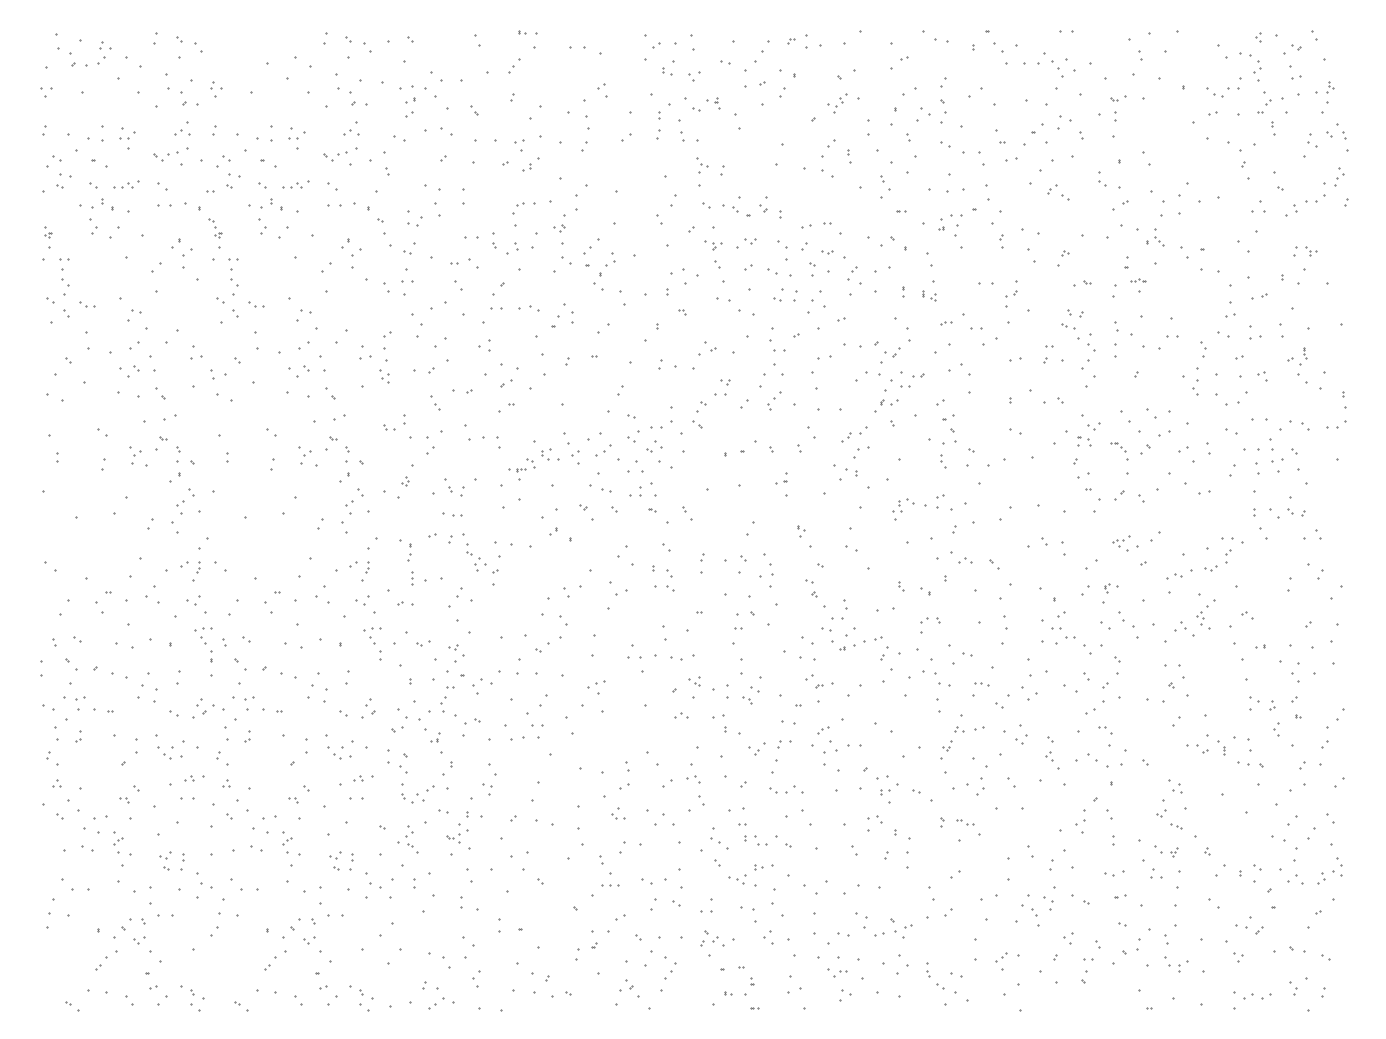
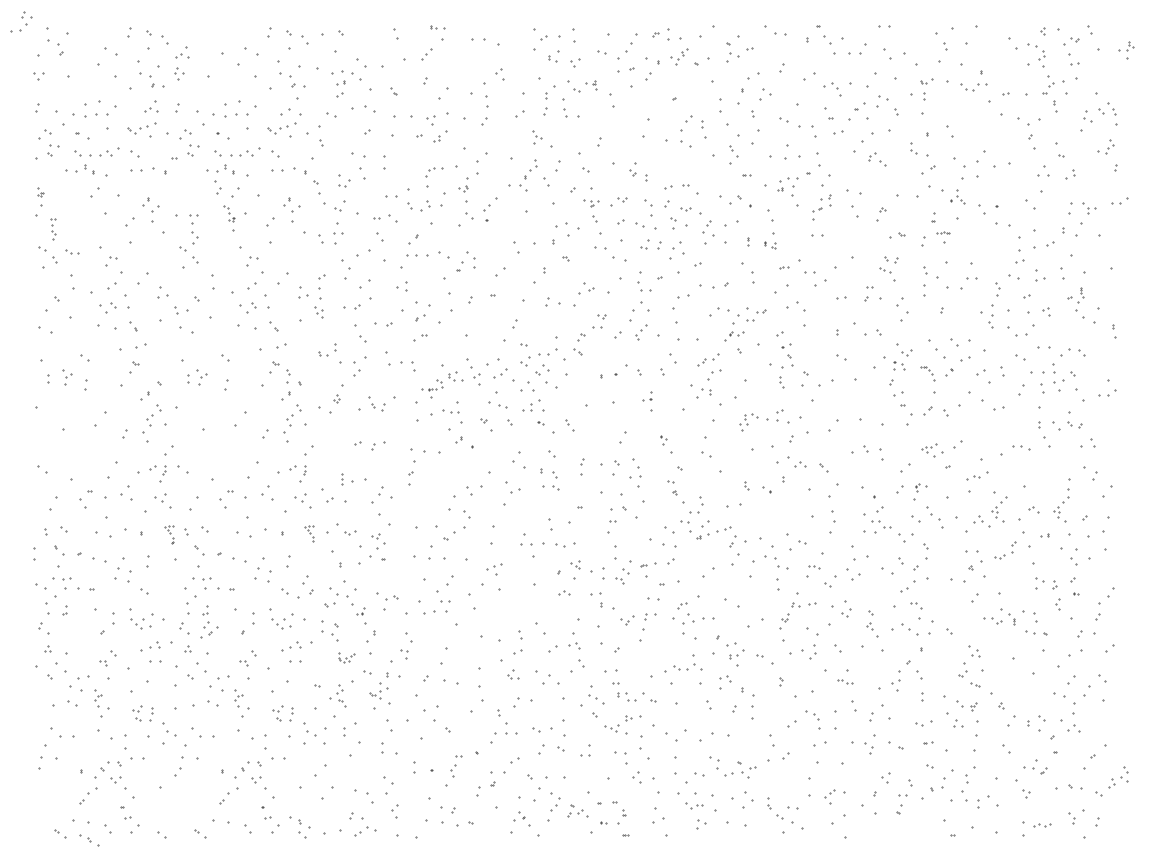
part: (99, 53) -> (21, 21), moved
part: (219, 63) -> (182, 52), added
part: (1057, 69) -> (836, 89), moved
part: (1222, 92) -> (973, 87), moved
part: (1325, 92) -> (1126, 50), moved
part: (837, 103) -> (679, 56), moved
part: (942, 111) -> (728, 52), moved
part: (351, 128) -> (291, 106), size x1.6
part: (127, 138) -> (105, 114), size x1.6
part: (297, 138) -> (246, 114), size x1.6
part: (849, 156) -> (704, 129), size x1.6
part: (702, 165) -> (537, 137), moved
part: (127, 184) -> (105, 152), size x1.4
part: (295, 184) -> (245, 152), size x1.4
part: (1315, 197) -> (1119, 200), moved
part: (736, 210) -> (610, 174), removed
part: (93, 226) -> (77, 187), removed
part: (215, 233) -> (229, 218), moved
part: (495, 240) -> (410, 199), size x1.6
part: (1306, 251) -> (1082, 208), size x1.4
part: (604, 272) -> (528, 175), moved
part: (64, 276) -> (53, 229), size x0.7
part: (1011, 293) -> (817, 209), moved
part: (1258, 296) -> (1043, 245), size x1.6
part: (256, 303) -> (212, 251), removed
part: (528, 308) -> (438, 255), size x1.4
part: (1091, 342) -> (904, 283), removed
part: (889, 355) -> (737, 294), removed
part: (434, 402) -> (360, 333), size x1.6
part: (1336, 424) -> (1107, 392), moved
part: (177, 454) -> (147, 376), removed
part: (135, 455) -> (67, 377), moved
part: (304, 455) -> (201, 377), moved
part: (451, 514) -> (450, 411), moved
part: (405, 549) -> (336, 455), removed
part: (475, 556) -> (394, 461), removed
part: (1217, 560) -> (1005, 550), moved
part: (405, 603) -> (336, 500), size x1.6
part: (1280, 614) -> (1061, 509), added
part: (929, 625) -> (770, 518), removed
part: (372, 643) -> (308, 533), size x0.6
part: (203, 644) -> (168, 534), size x0.6
part: (824, 684) -> (648, 564), moved
part: (481, 686) -> (399, 568), removed
part: (446, 699) -> (456, 766), moved
part: (203, 707) -> (209, 629), moved
part: (368, 707) -> (305, 586), size x1.4
part: (193, 777) -> (160, 644), size x1.4
part: (363, 777) -> (301, 644), size x1.4
part: (785, 788) -> (687, 666), moved
part: (417, 793) -> (346, 657), size x0.6
part: (965, 822) -> (845, 681), moved
part: (1330, 870) -> (1118, 777), moved
part: (610, 885) -> (506, 733), size x1.6
part: (1029, 915) -> (812, 719), moved
part: (712, 938) -> (577, 810), moved
part: (1176, 964) -> (975, 799), size x1.4
part: (192, 992) -> (89, 840), moved
part: (1257, 996) -> (1042, 825), size x0.7

